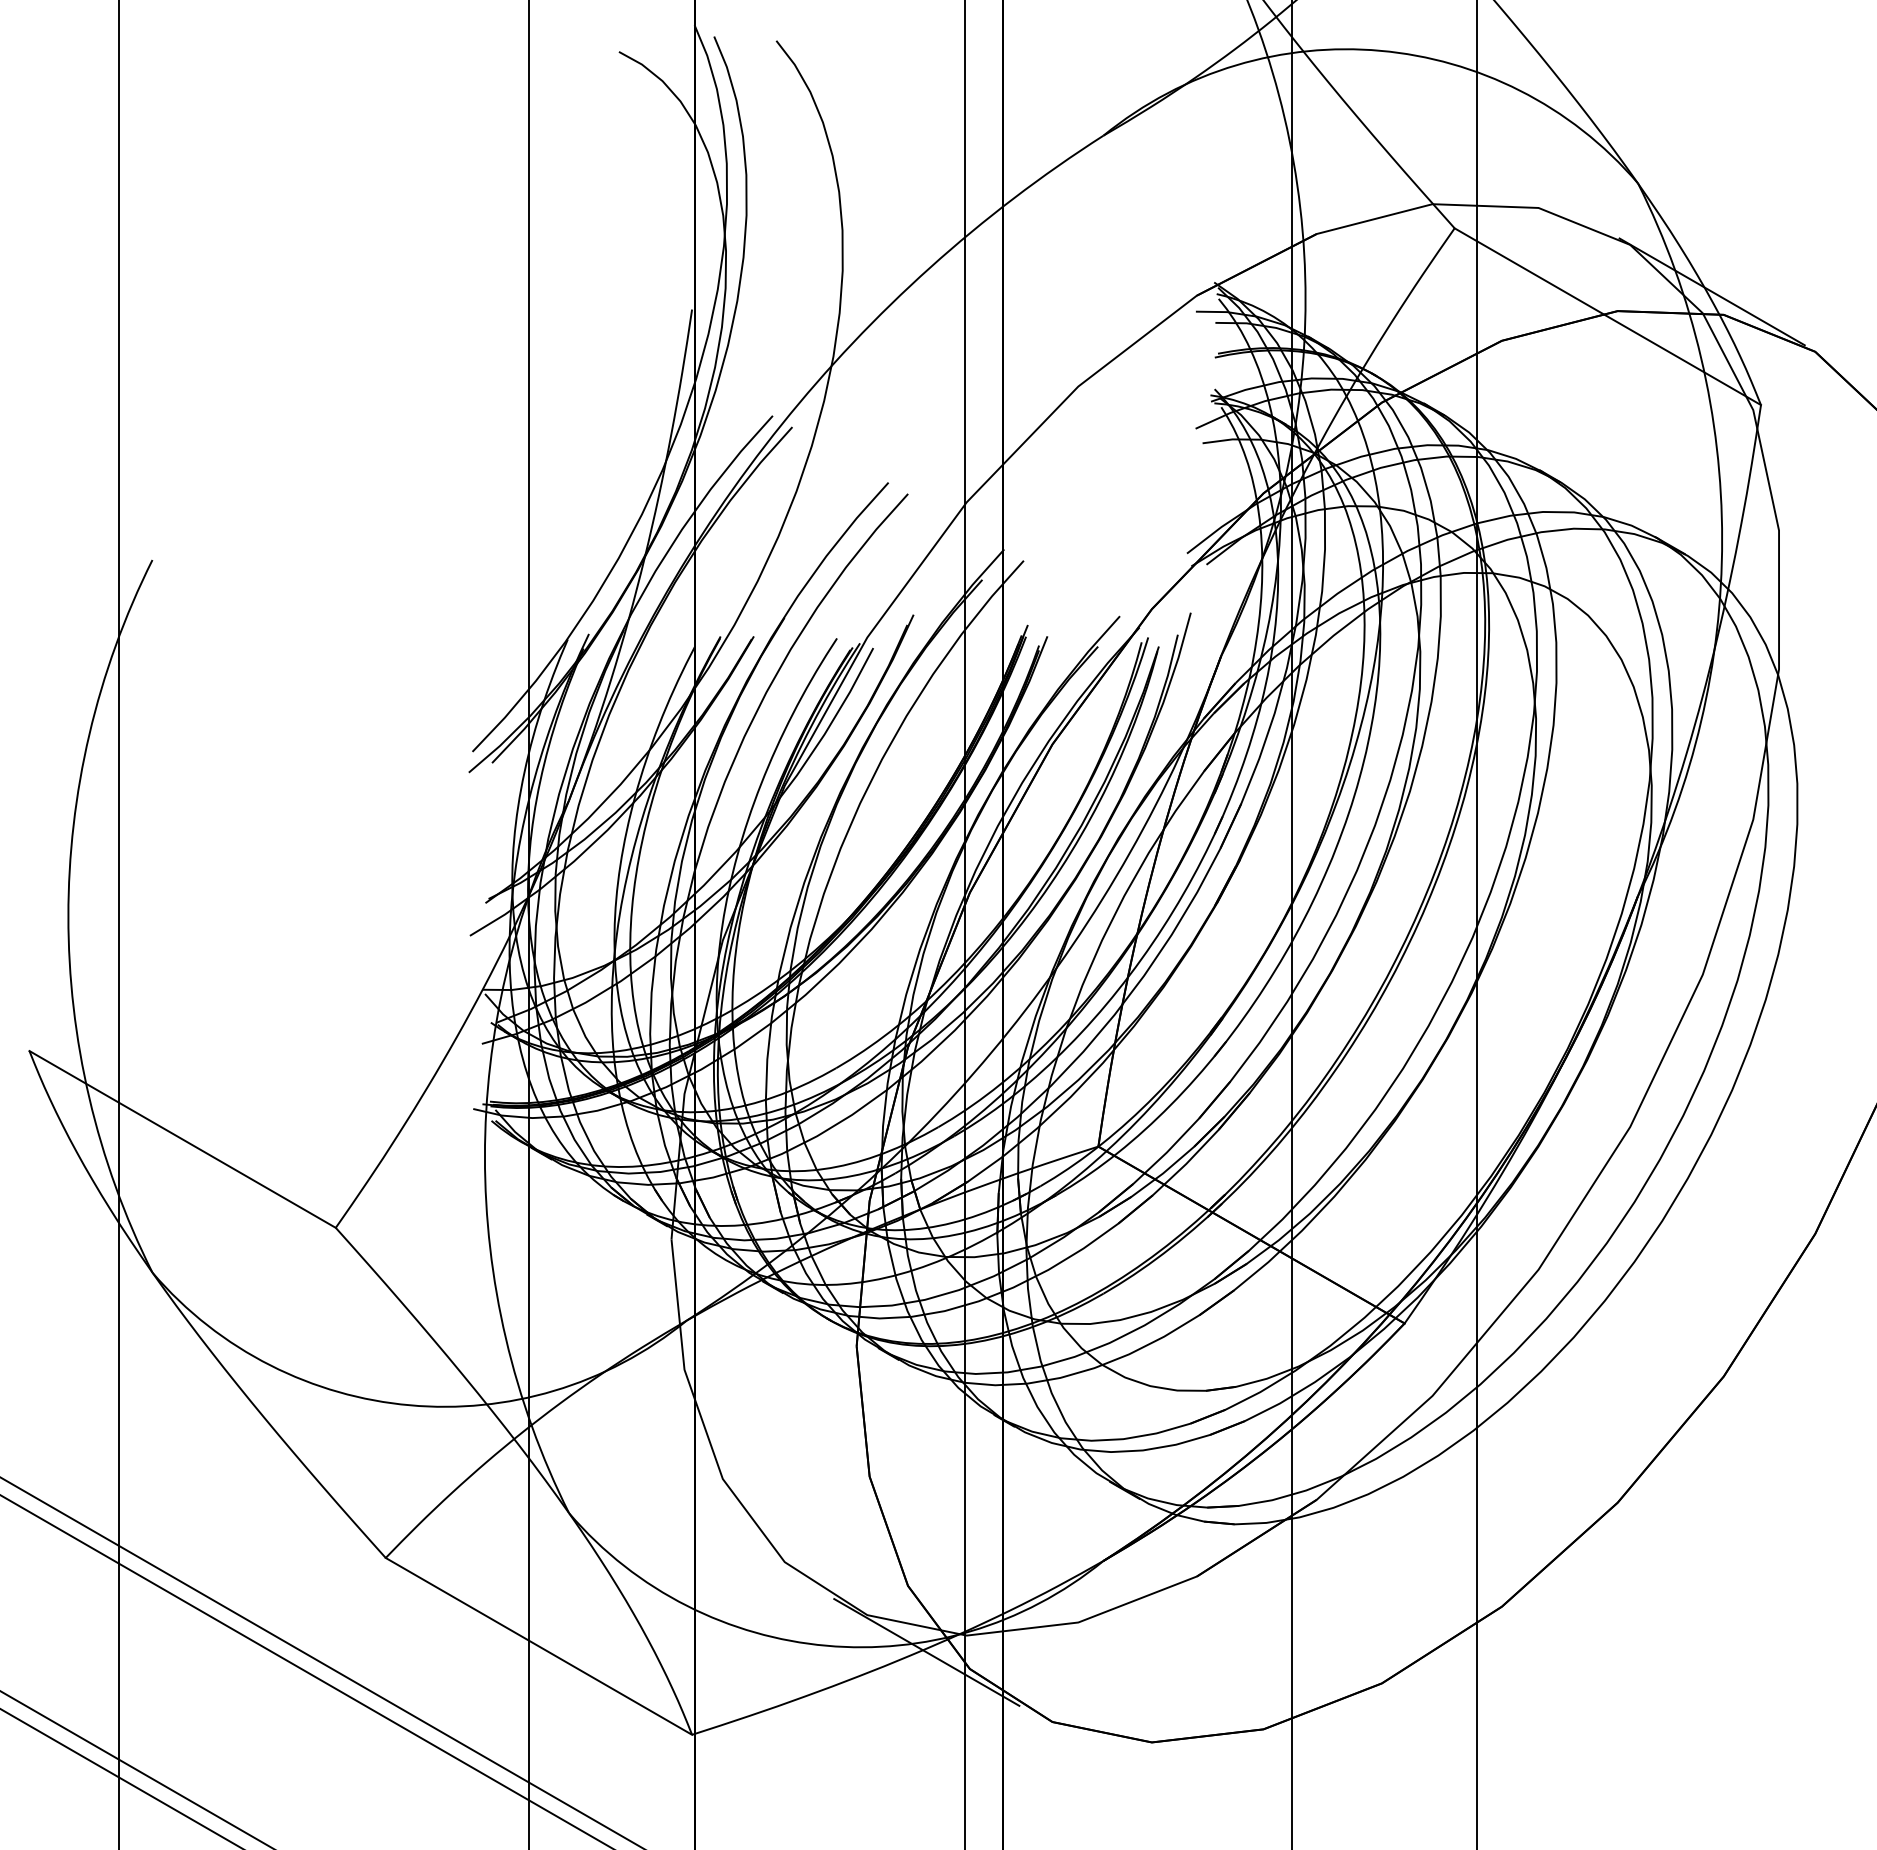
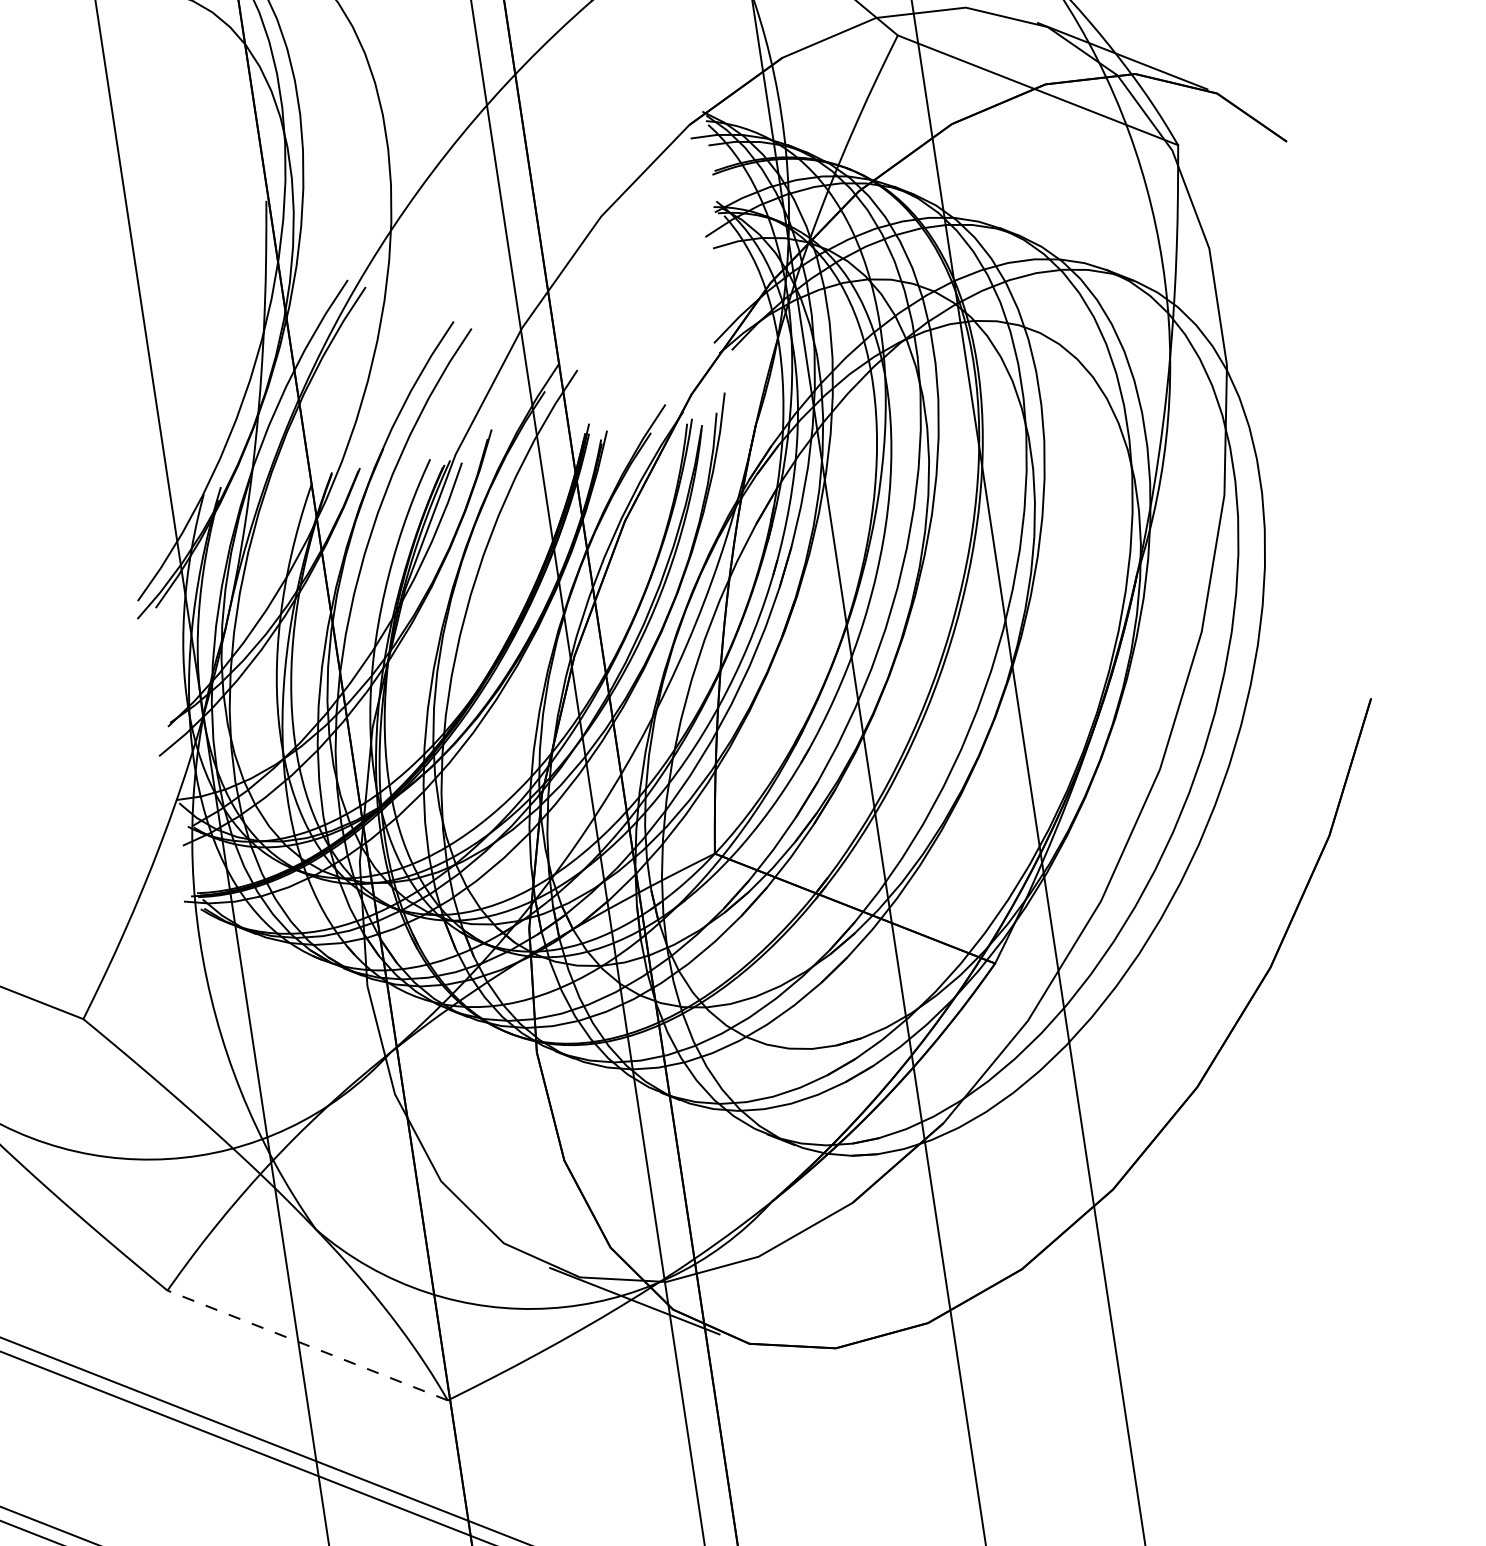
line: (538, 1646) -> (307, 1345), solid -> dashed

